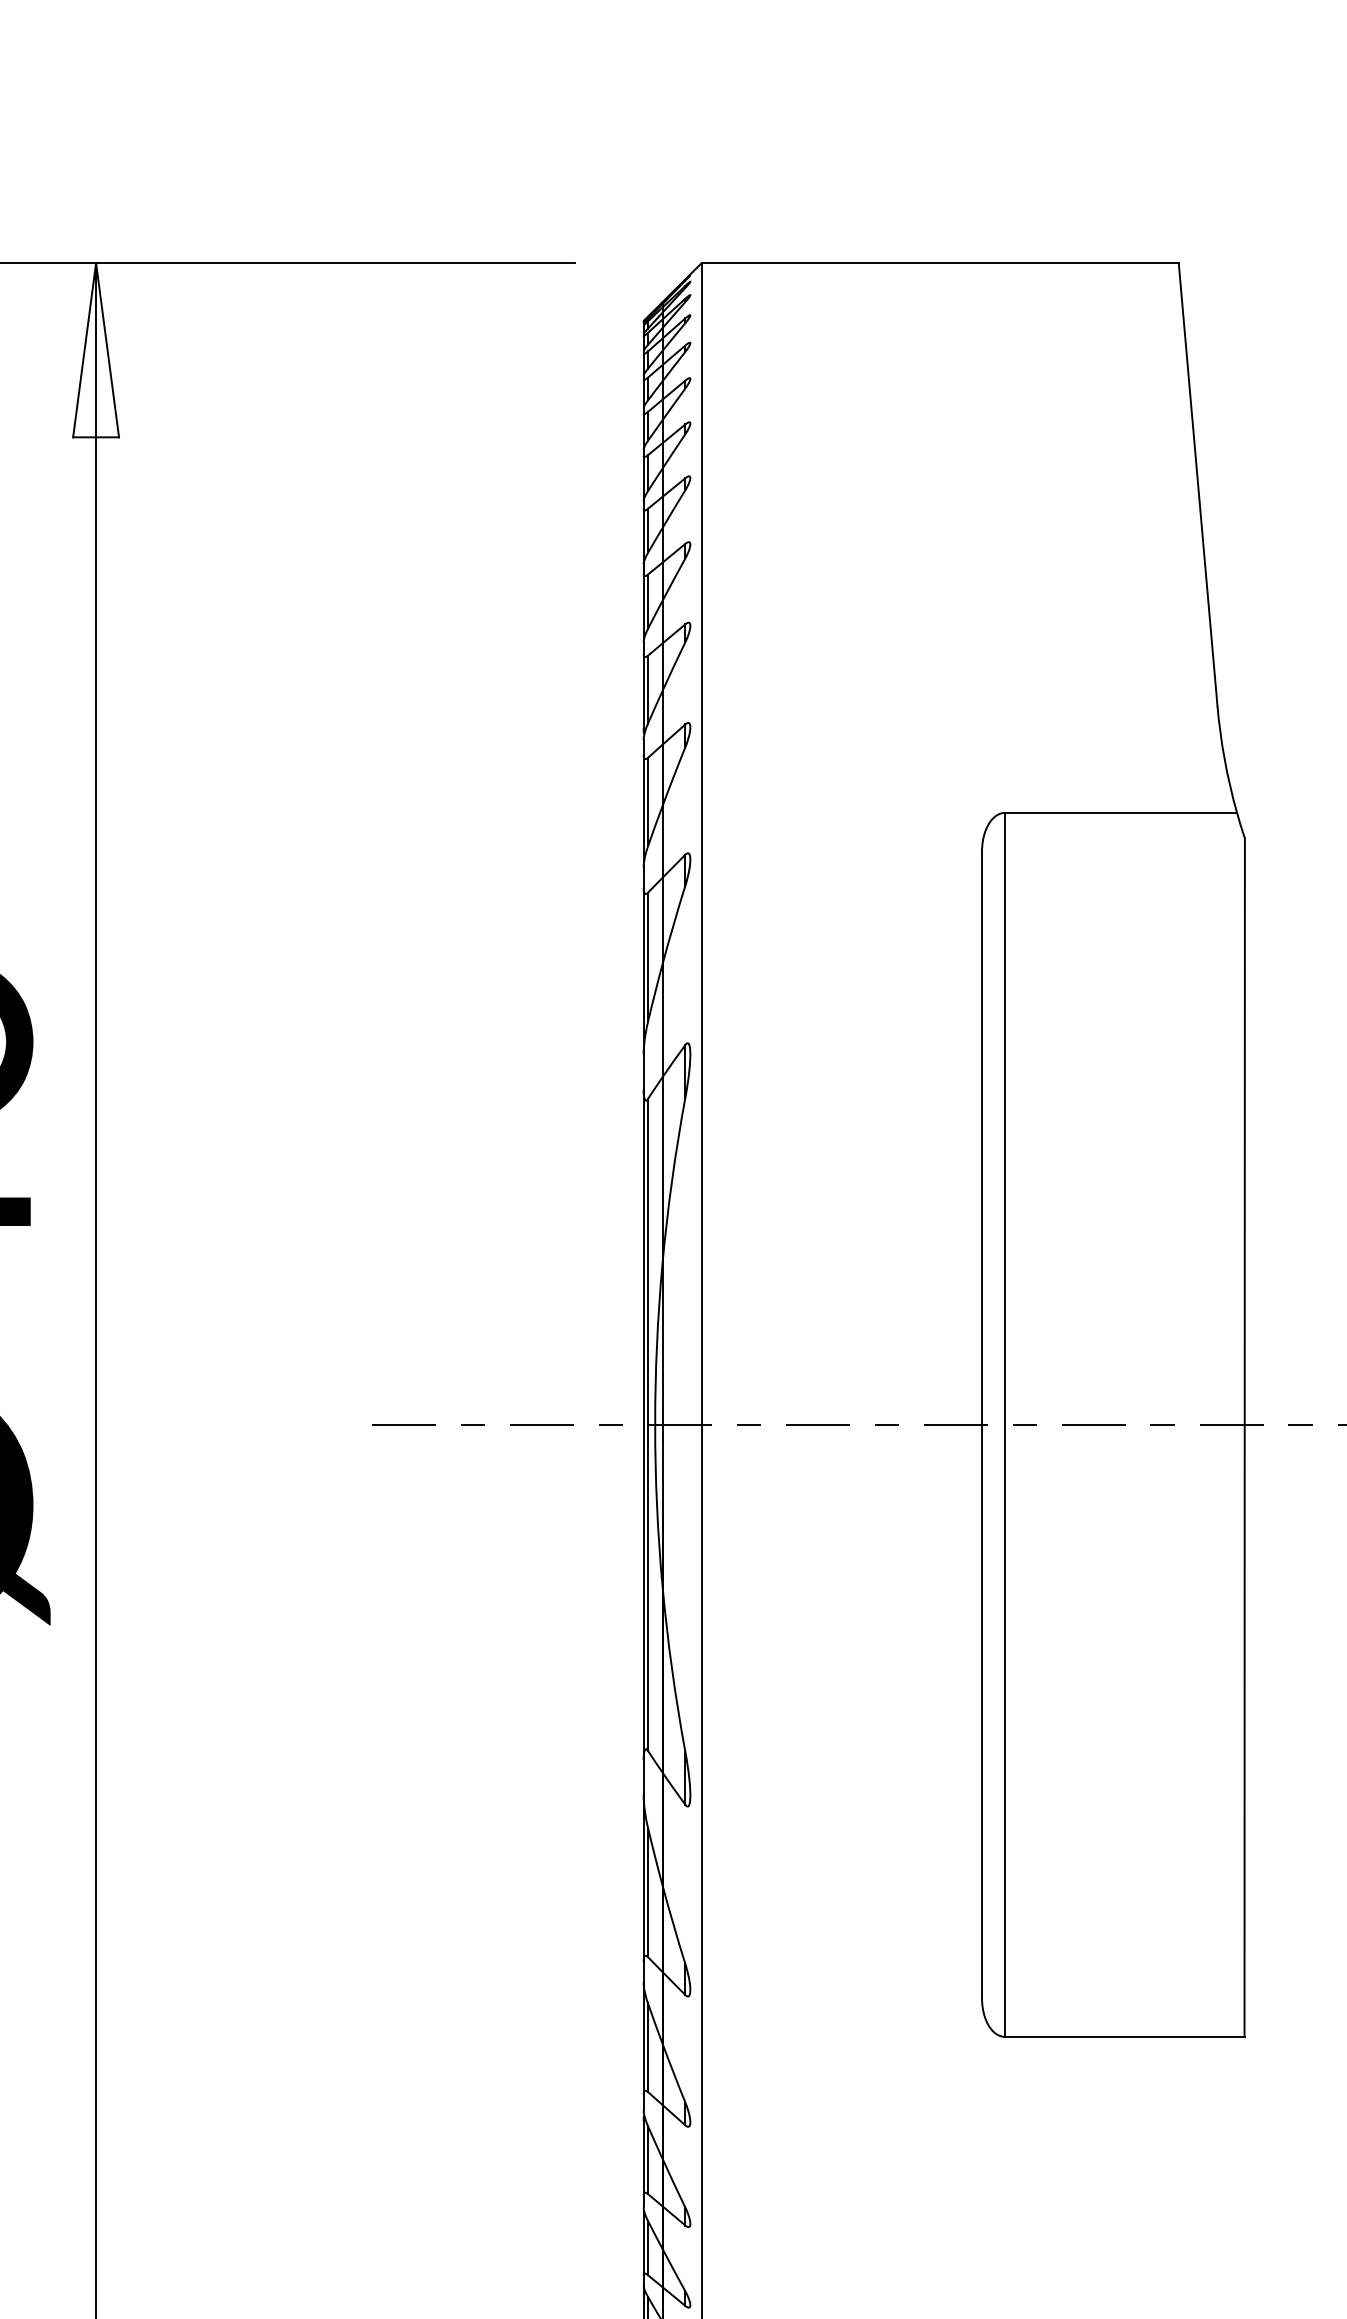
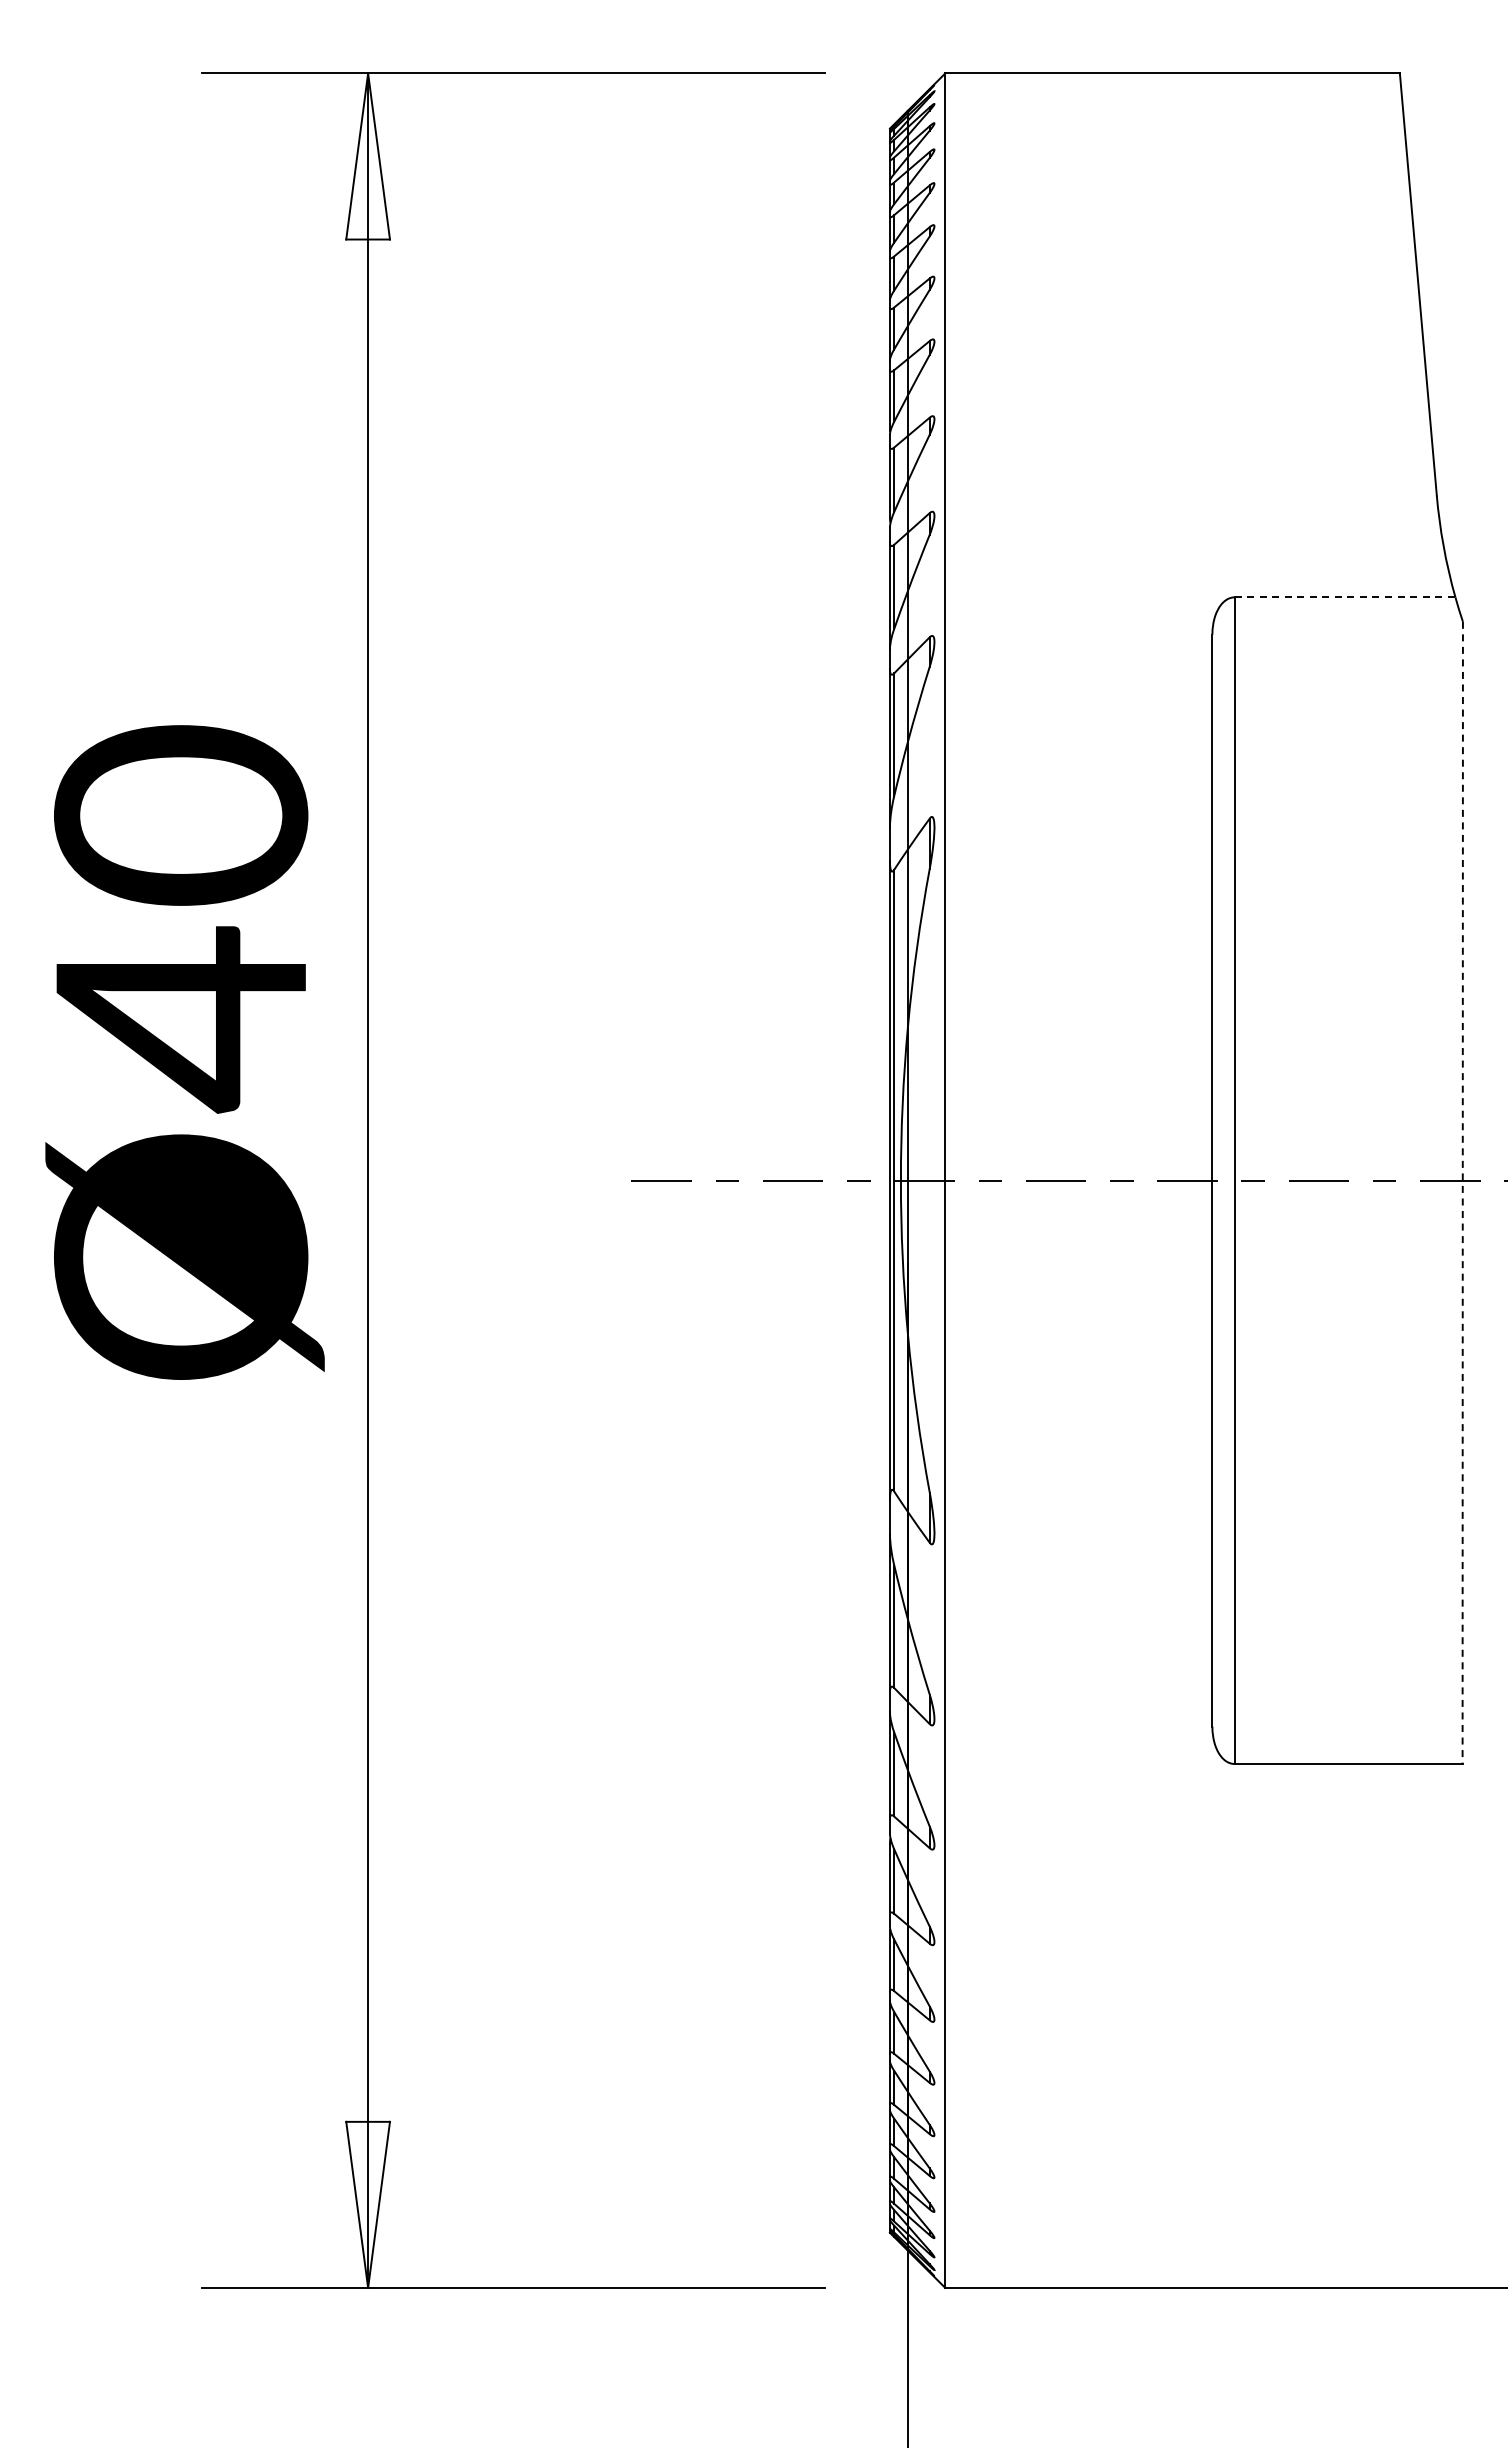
line: (1121, 812) -> (1345, 597), solid -> dashed
line: (1244, 1438) -> (1462, 1193), solid -> dashed

